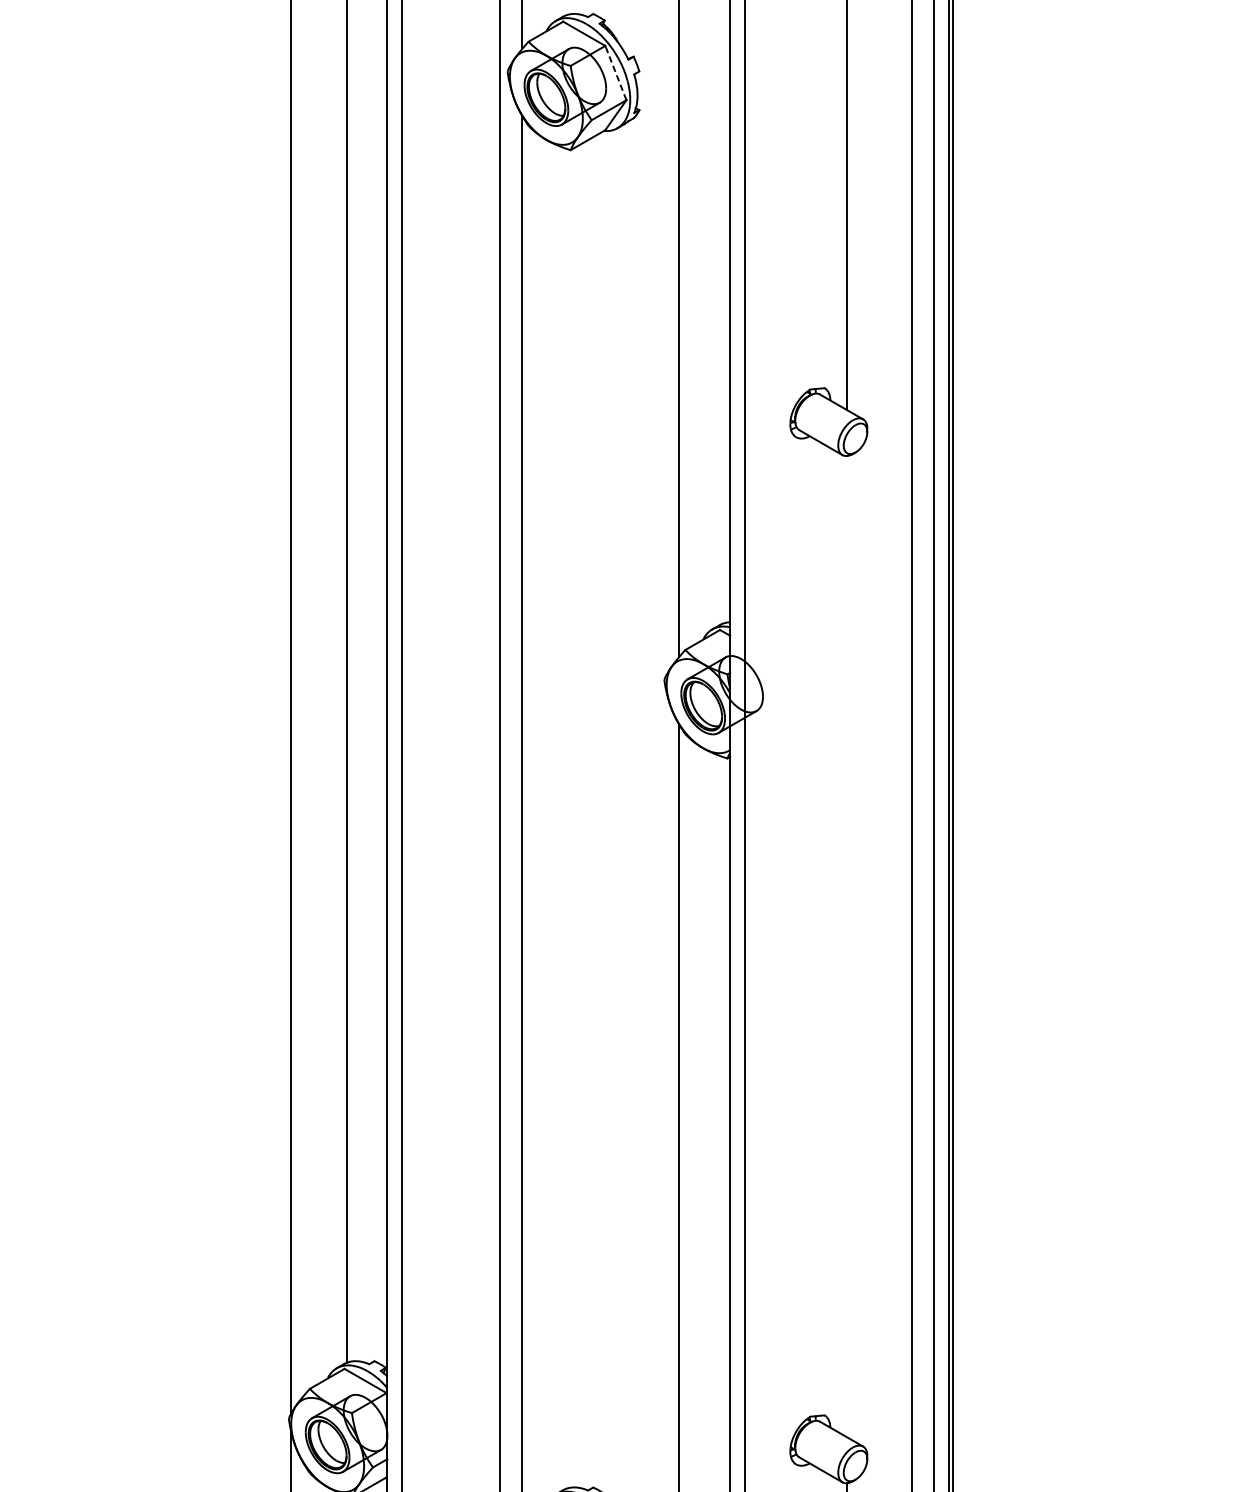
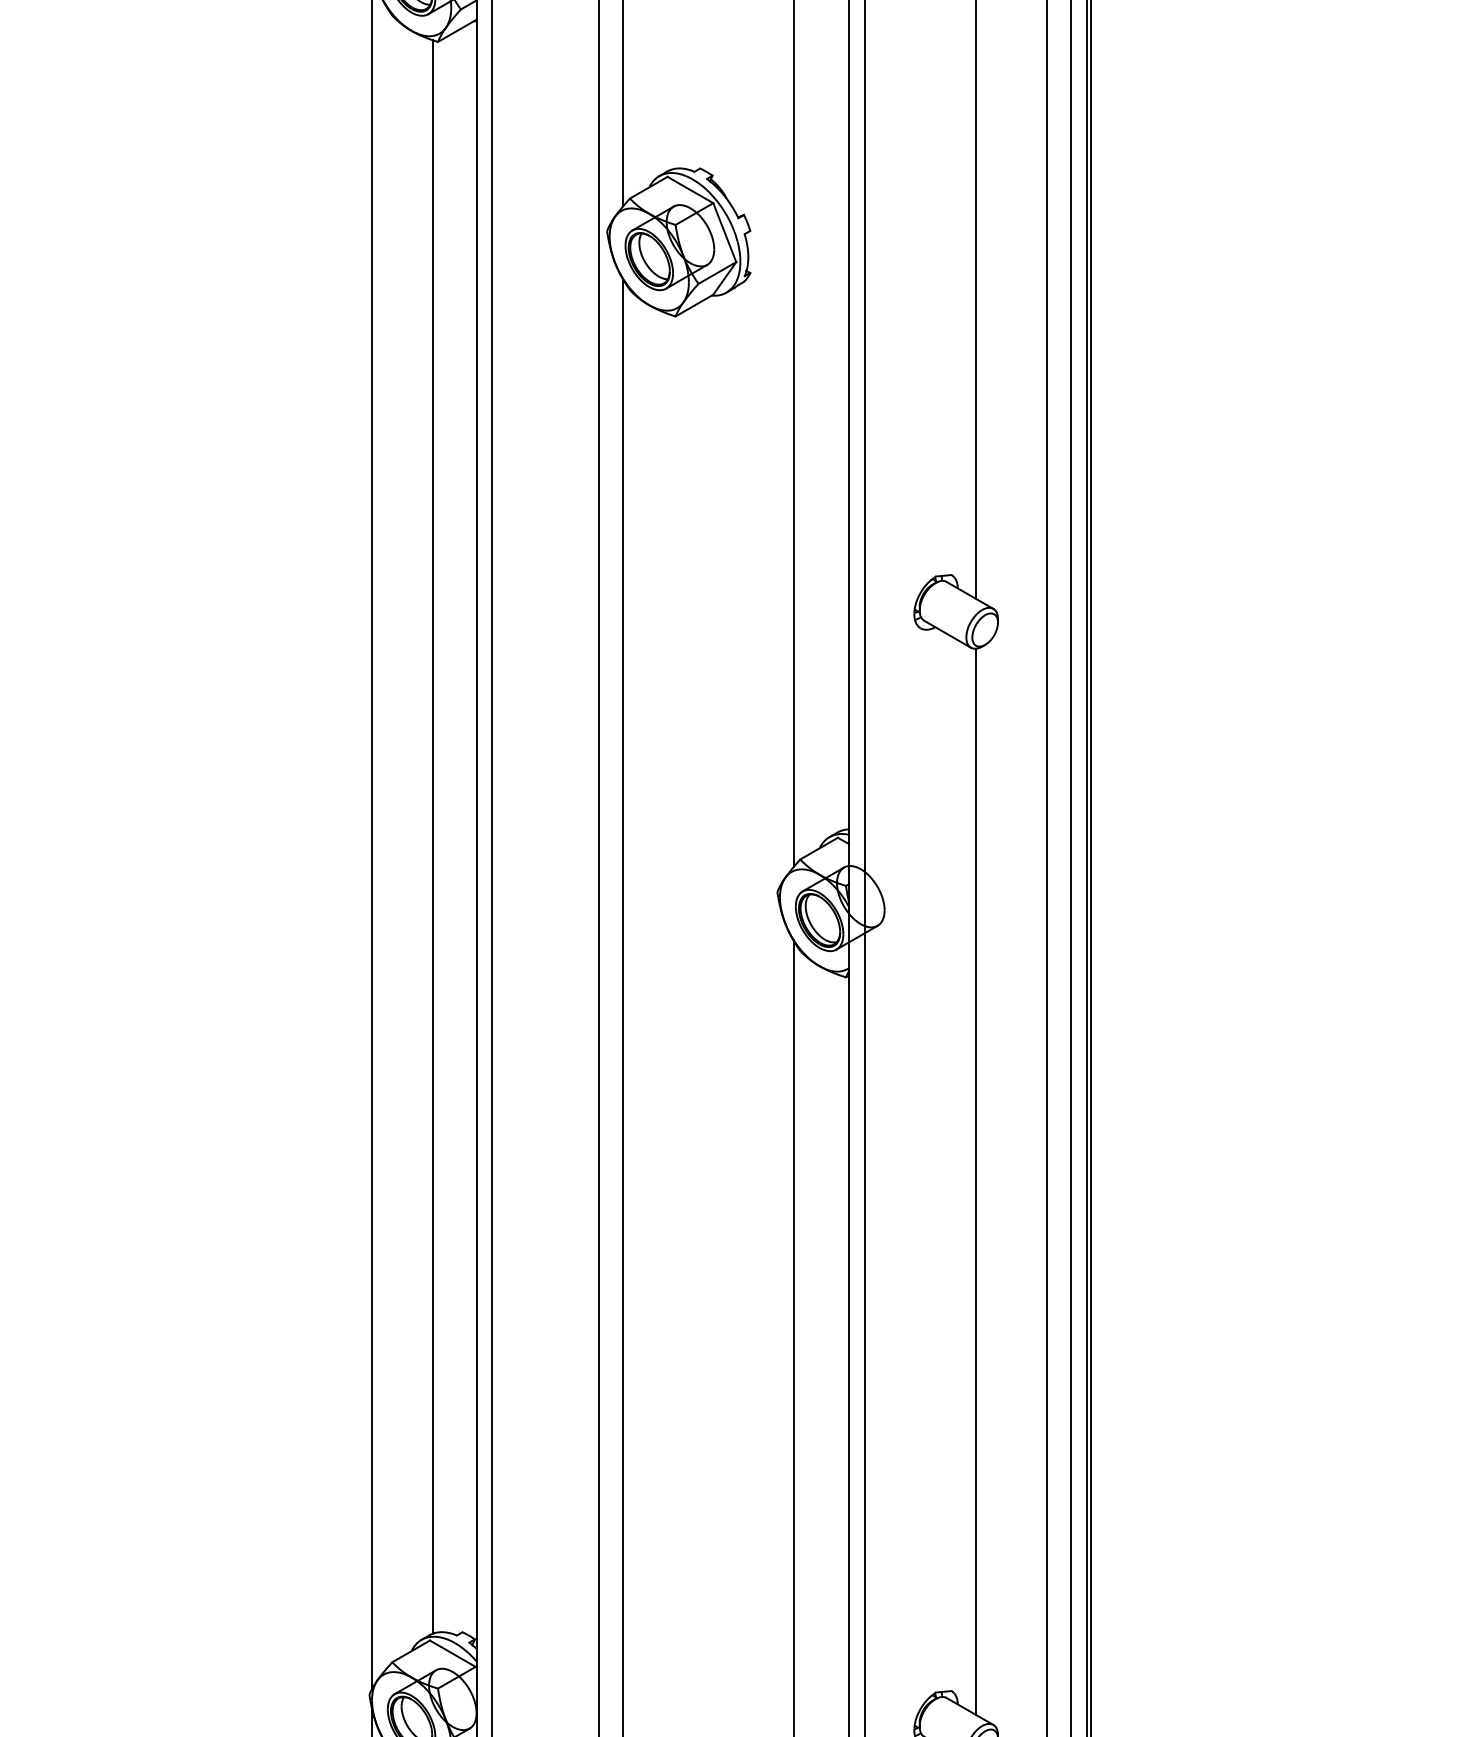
line: (615, 72) -> (724, 232), dashed -> solid
line: (846, 946) -> (975, 1181), added

